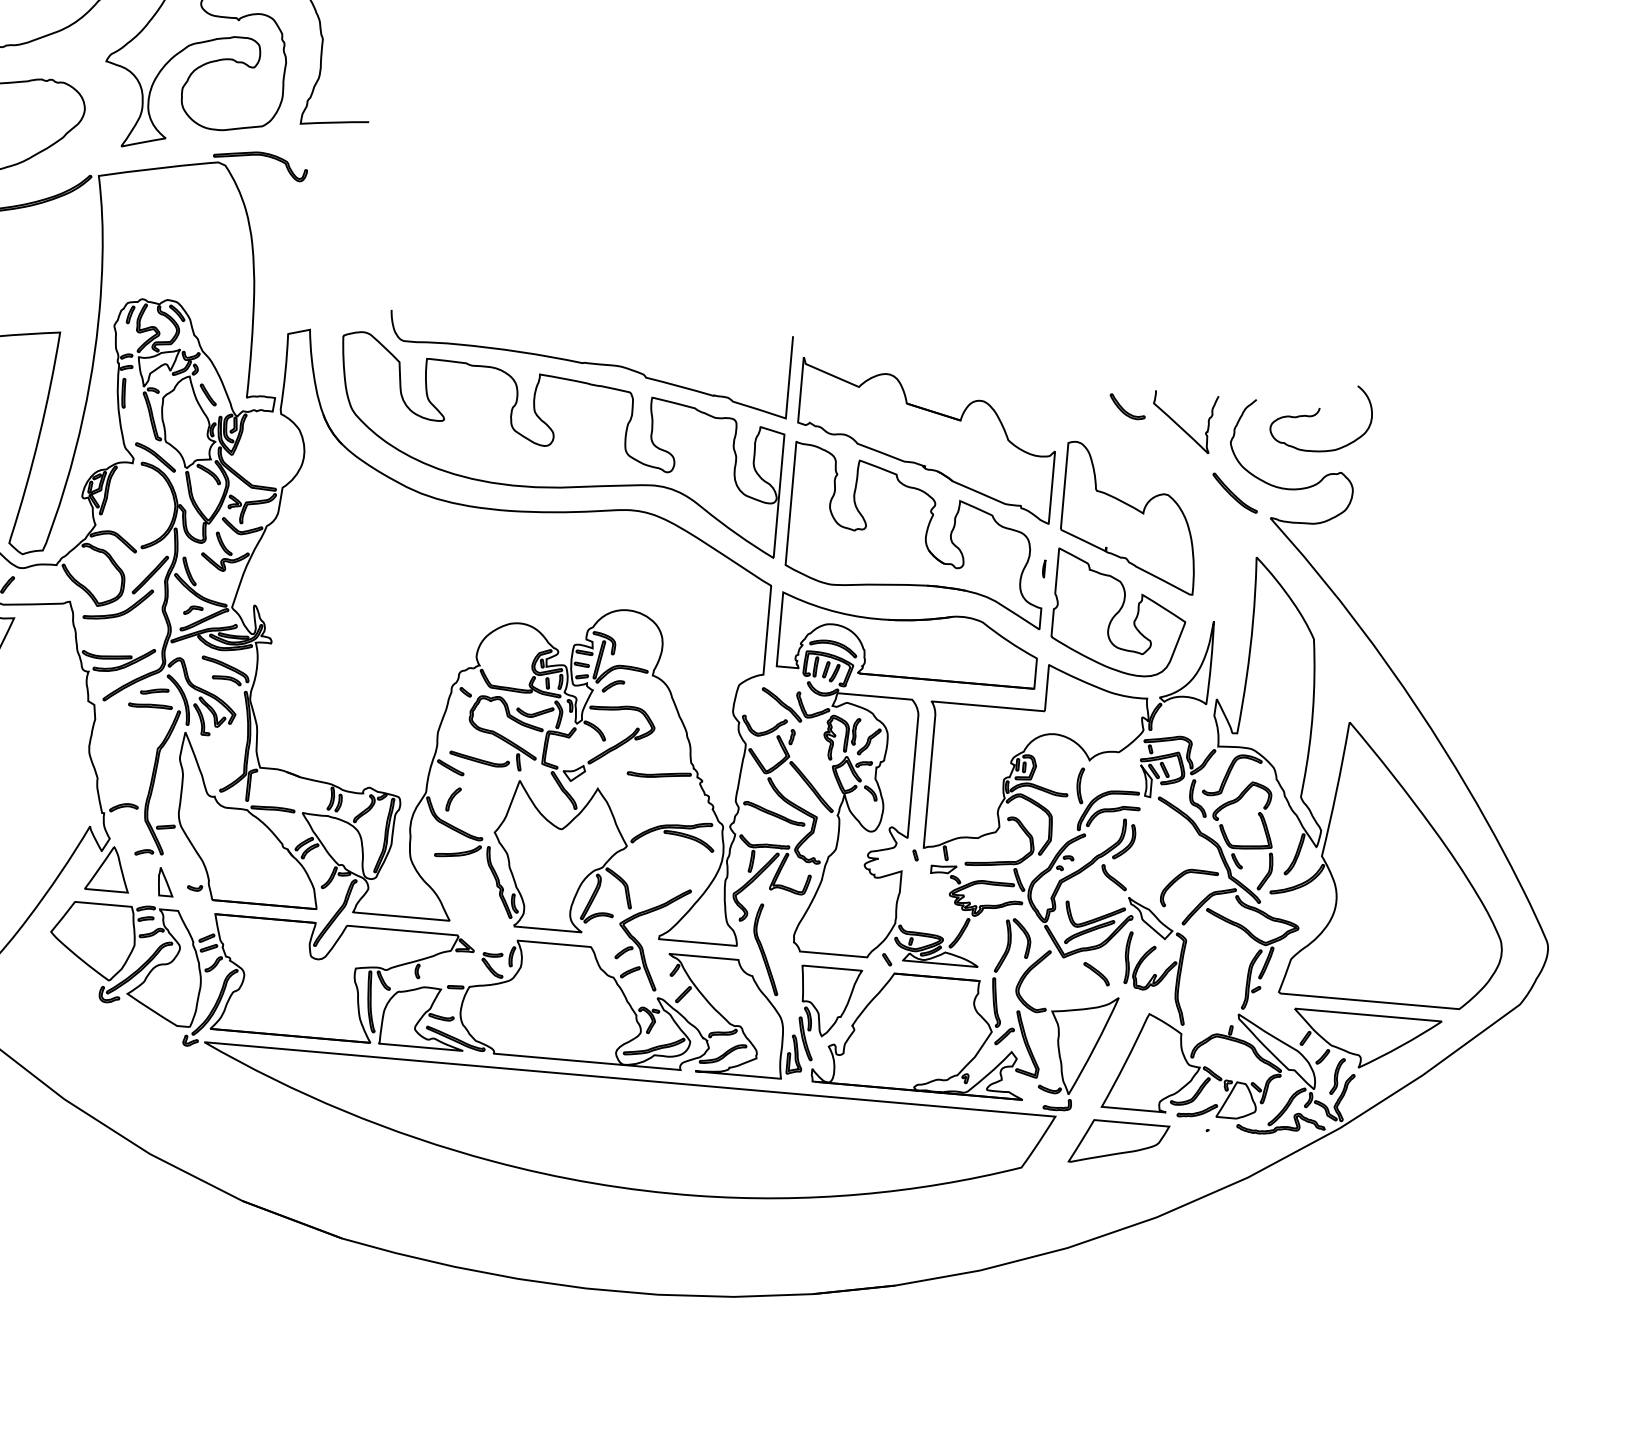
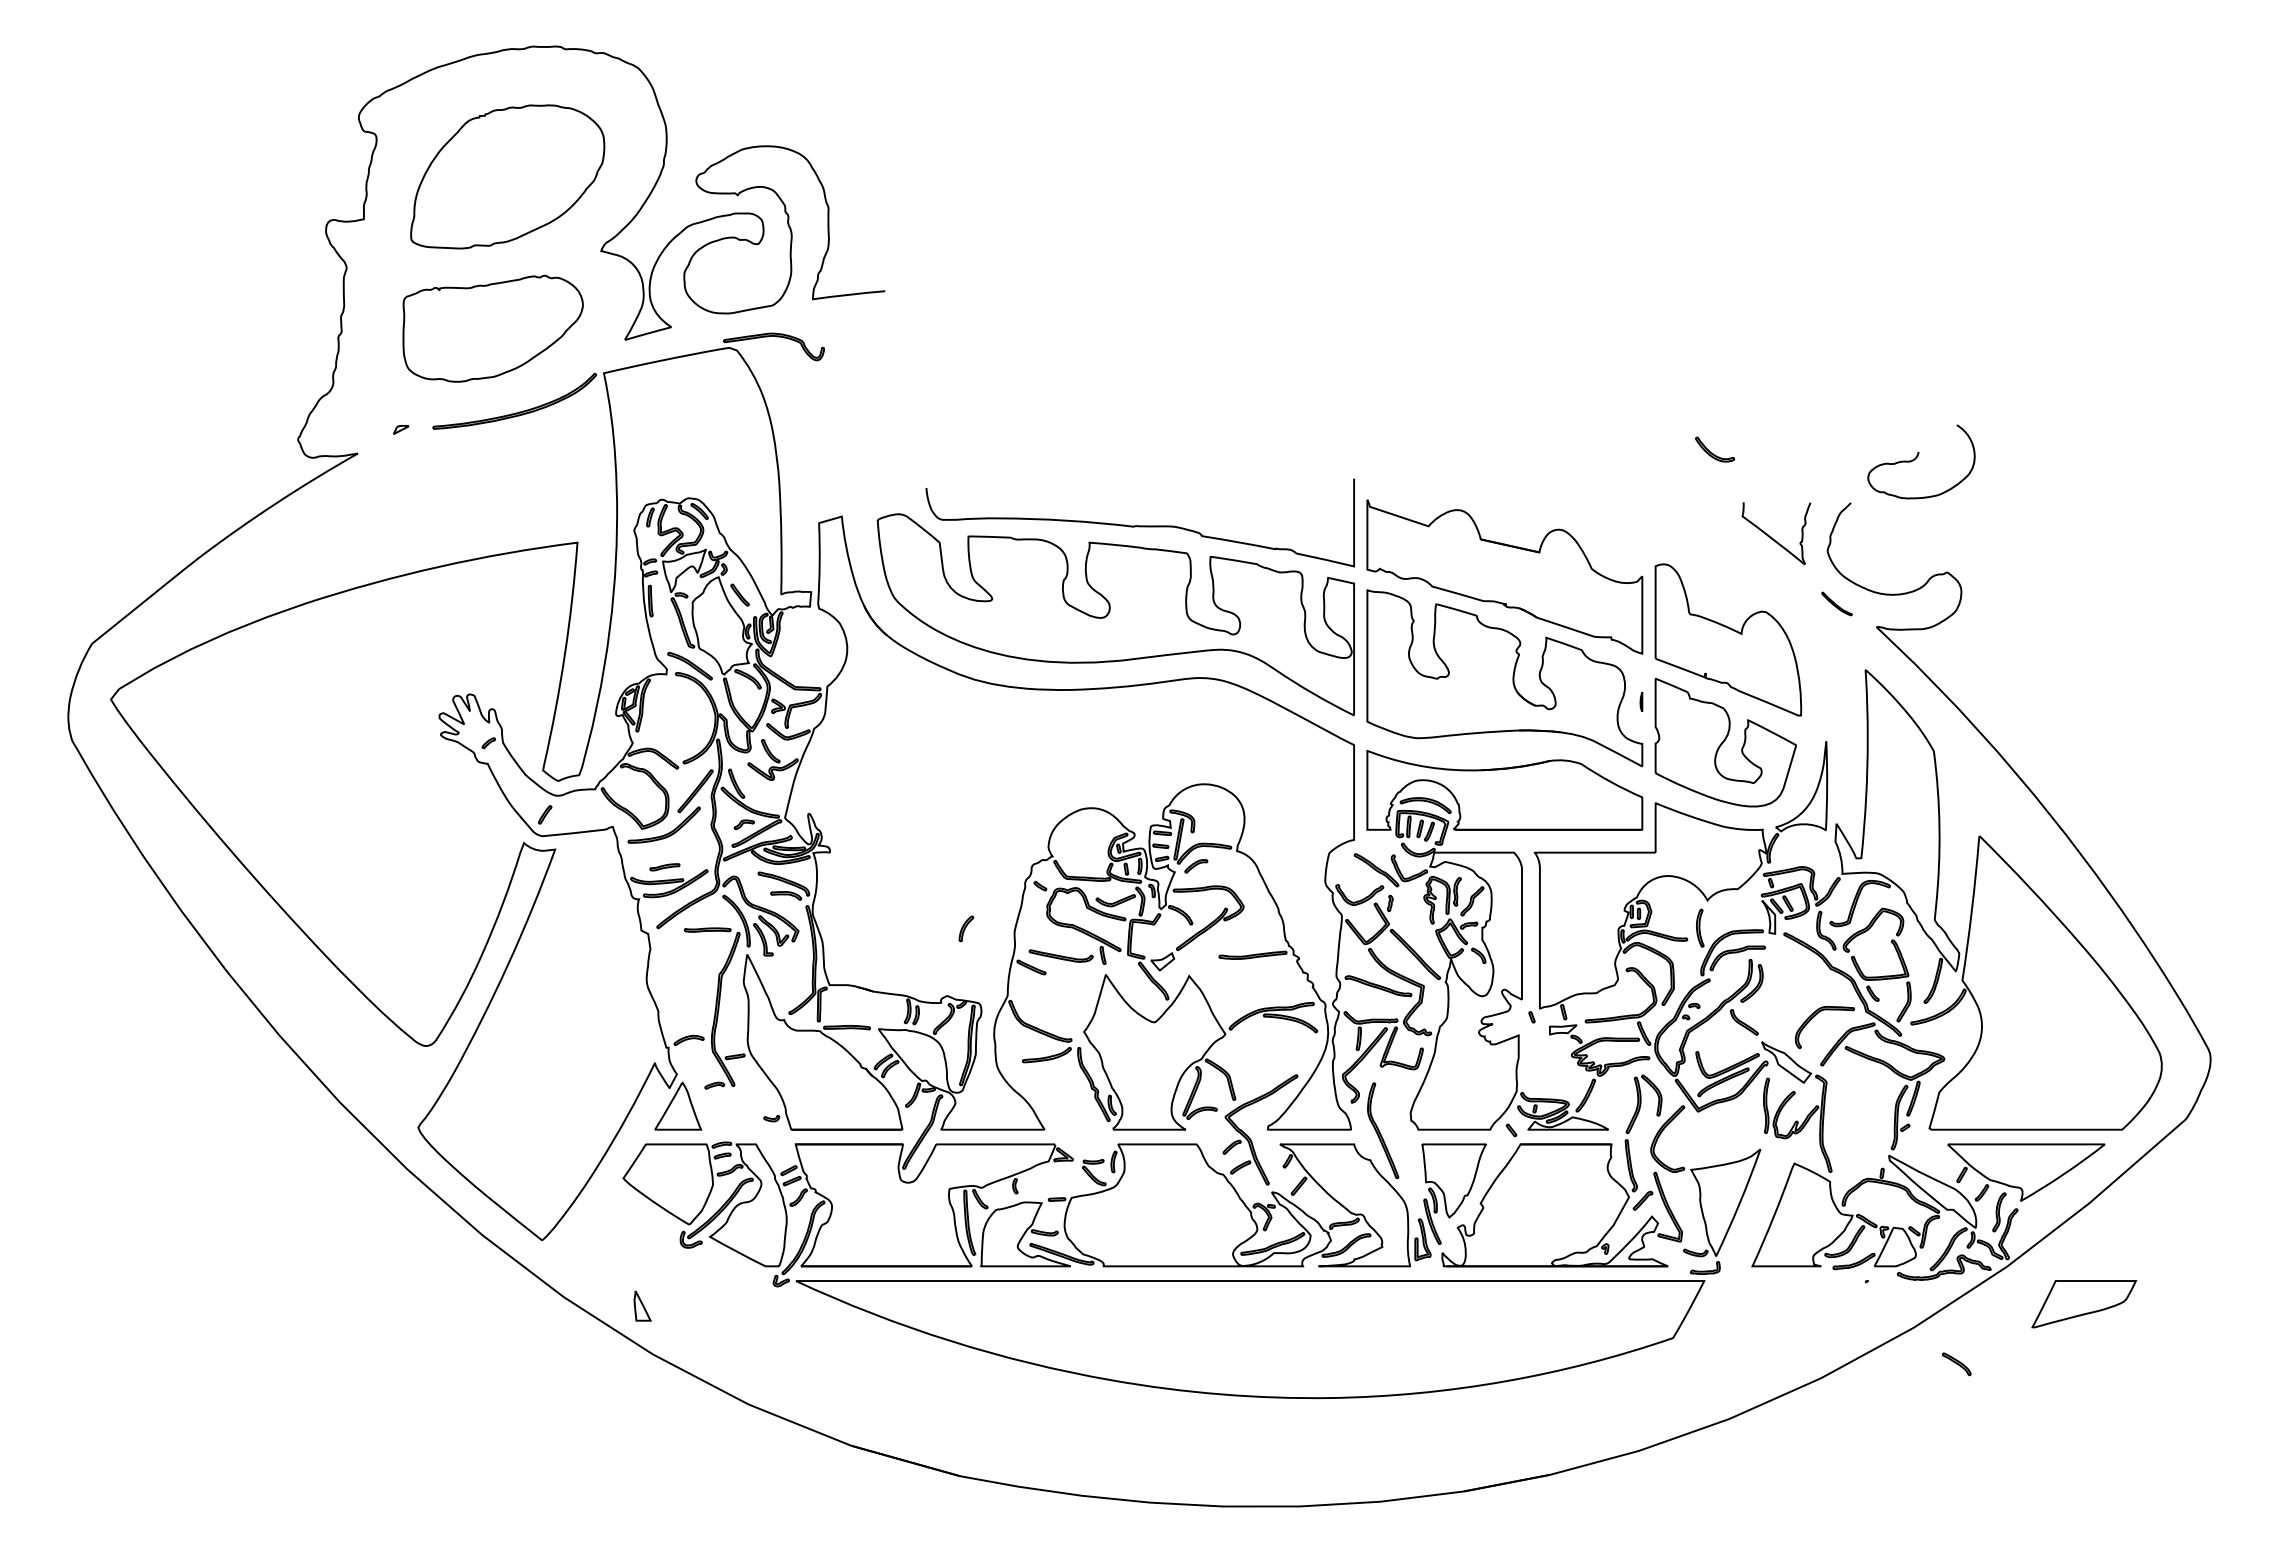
part: (1127, 406) -> (1714, 449), moved
curve: (1318, 413) -> (1917, 457), moved
part: (1234, 492) -> (1836, 603), size x0.6
part: (154, 691) -> (664, 867), moved
part: (453, 799) -> (966, 928), moved
part: (166, 881) -> (642, 1305), moved
part: (1096, 974) -> (1956, 1364), moved
part: (1119, 1144) -> (2084, 1304), moved

